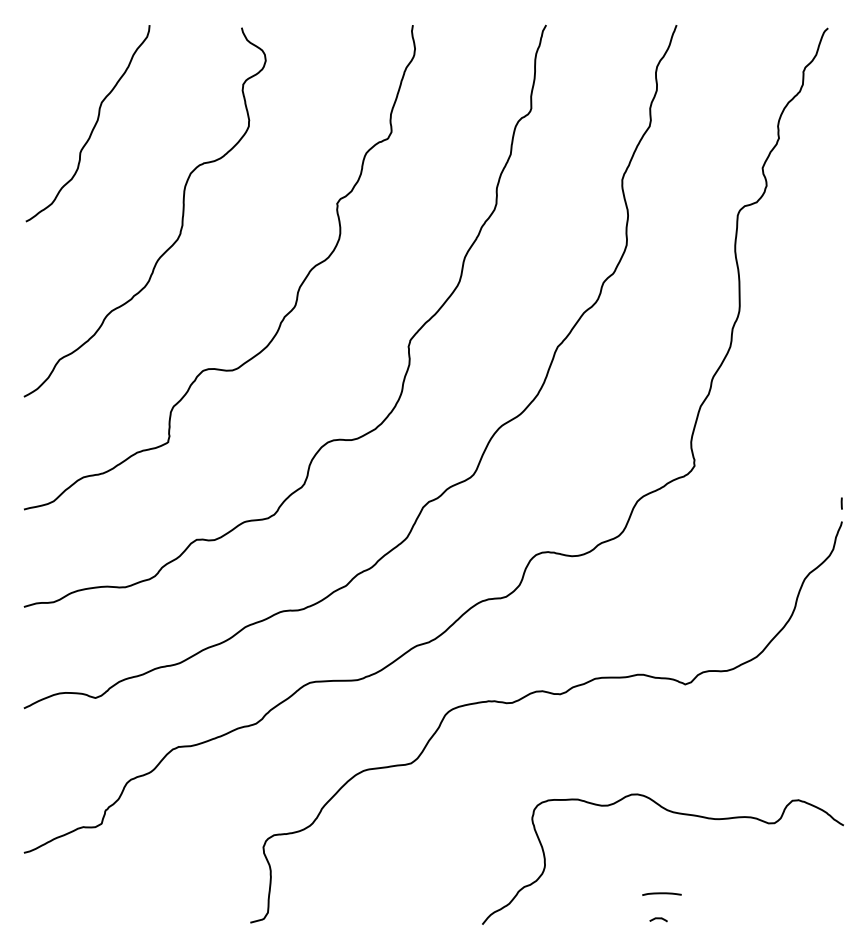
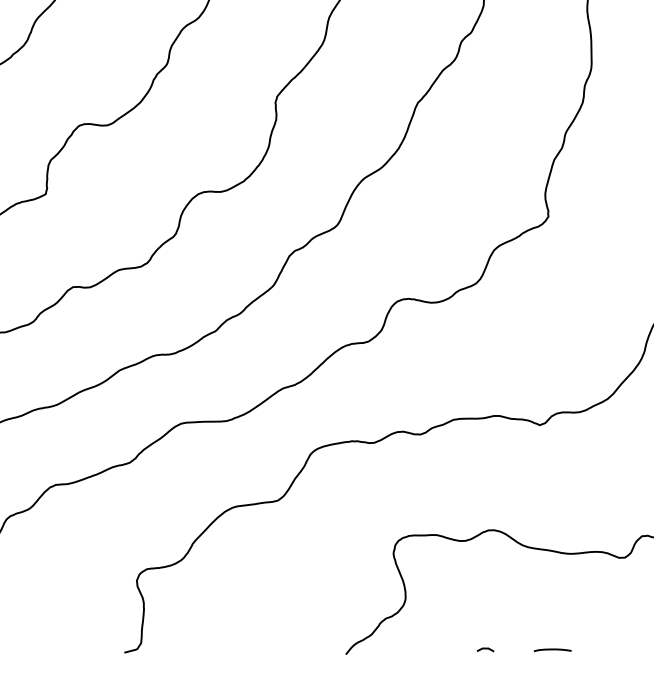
line: (661, 893) -> (552, 649), moved
curve: (658, 919) -> (485, 649), moved

